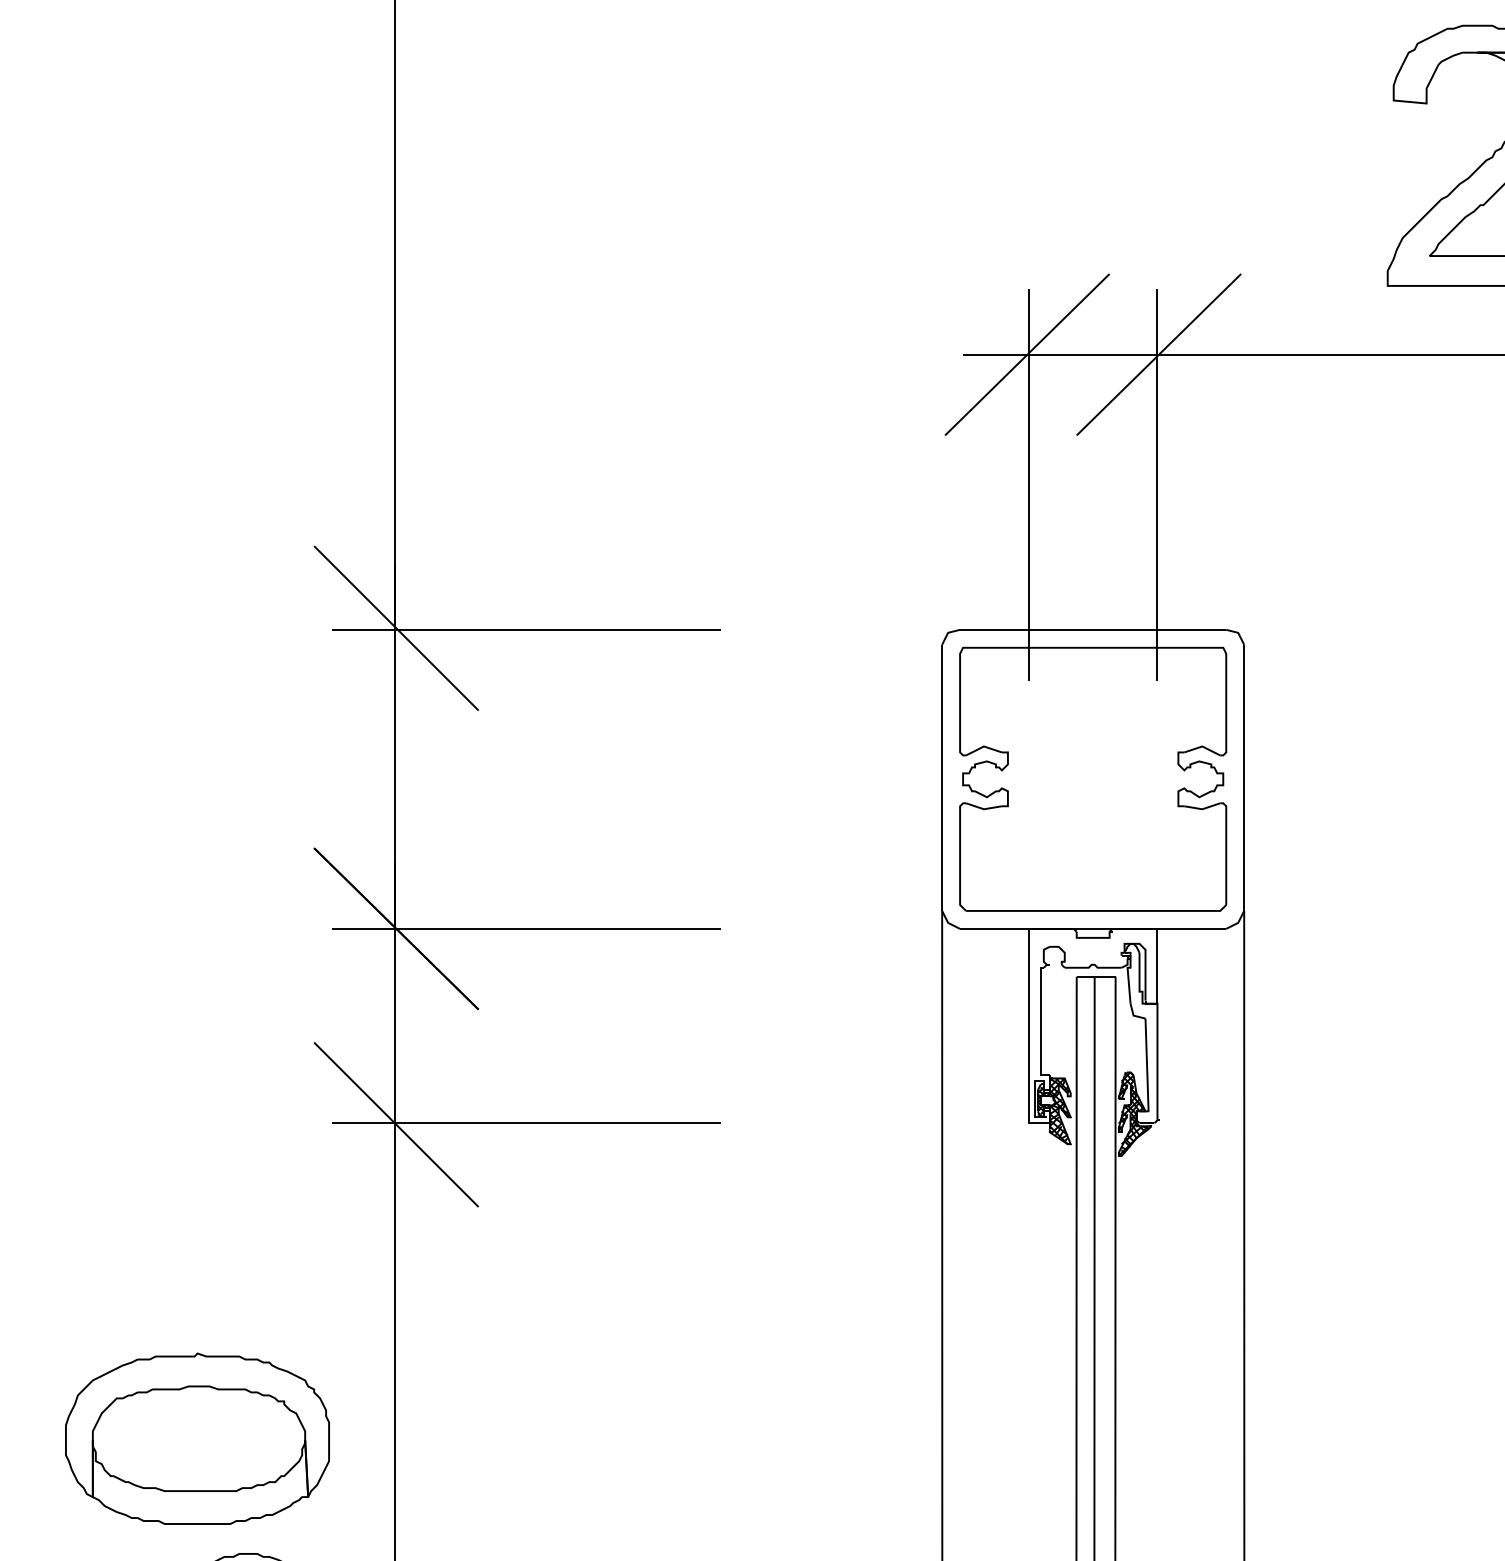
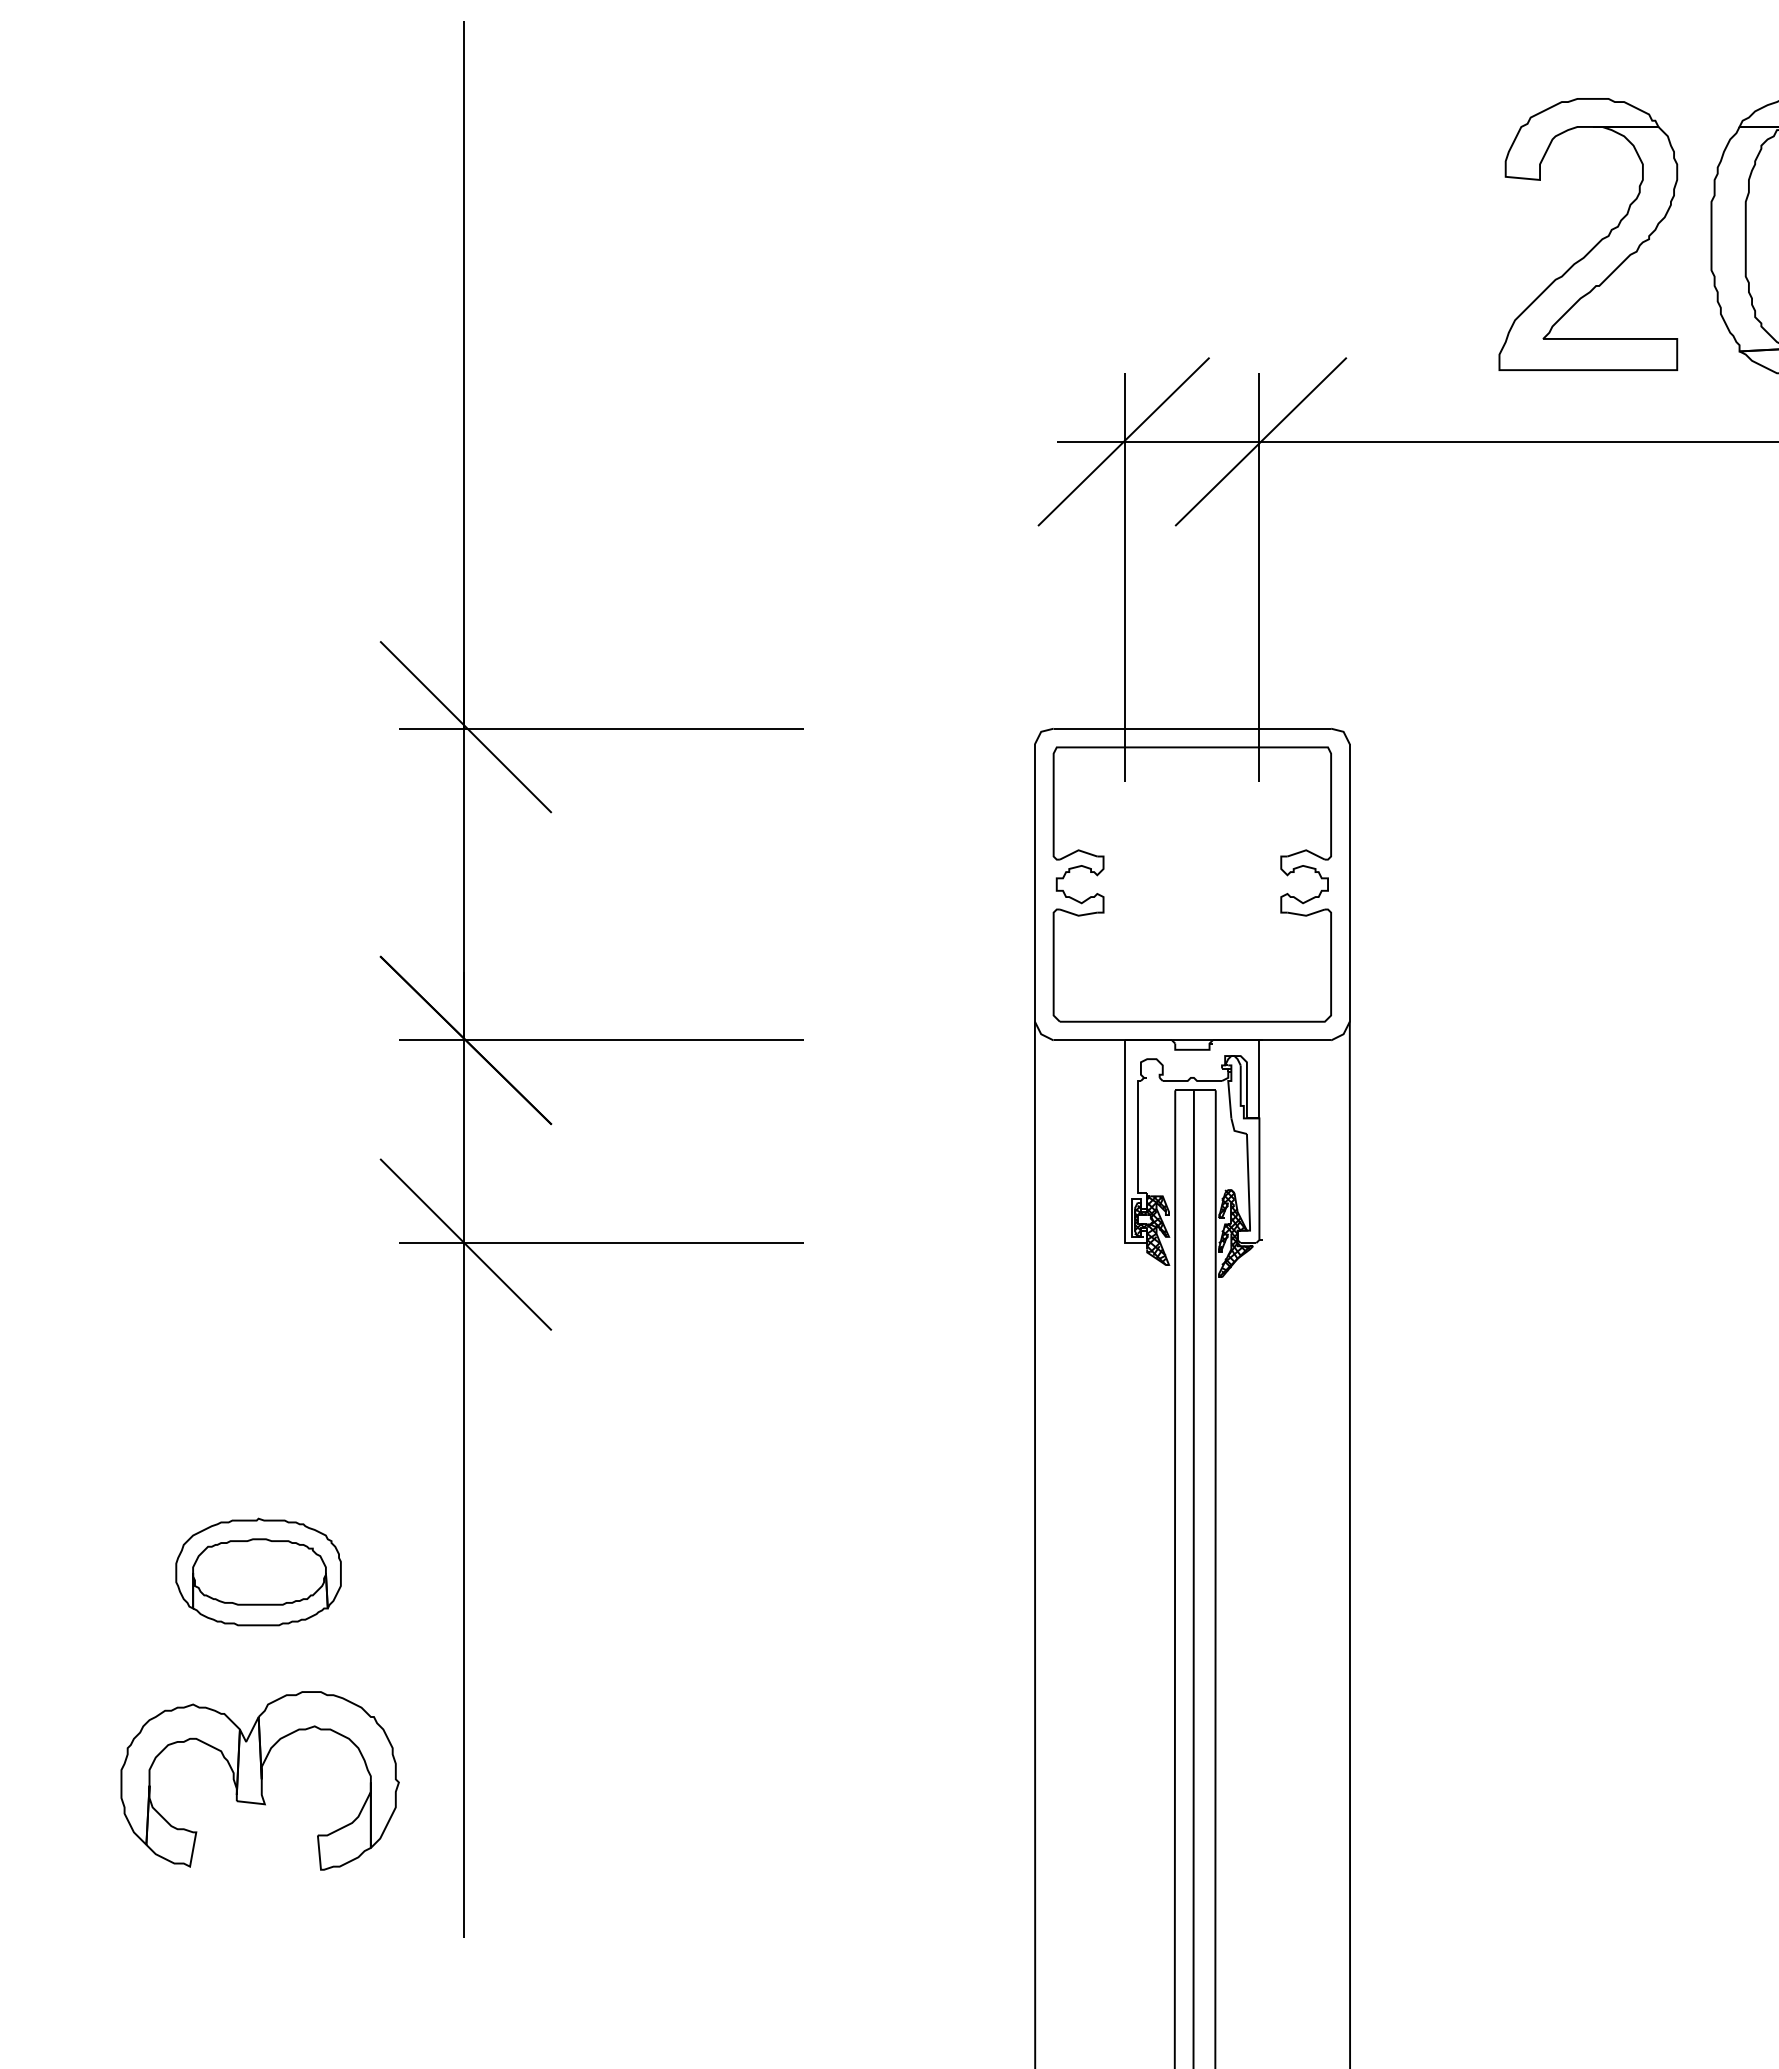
part: (197, 1438) -> (258, 1571), size x0.6

